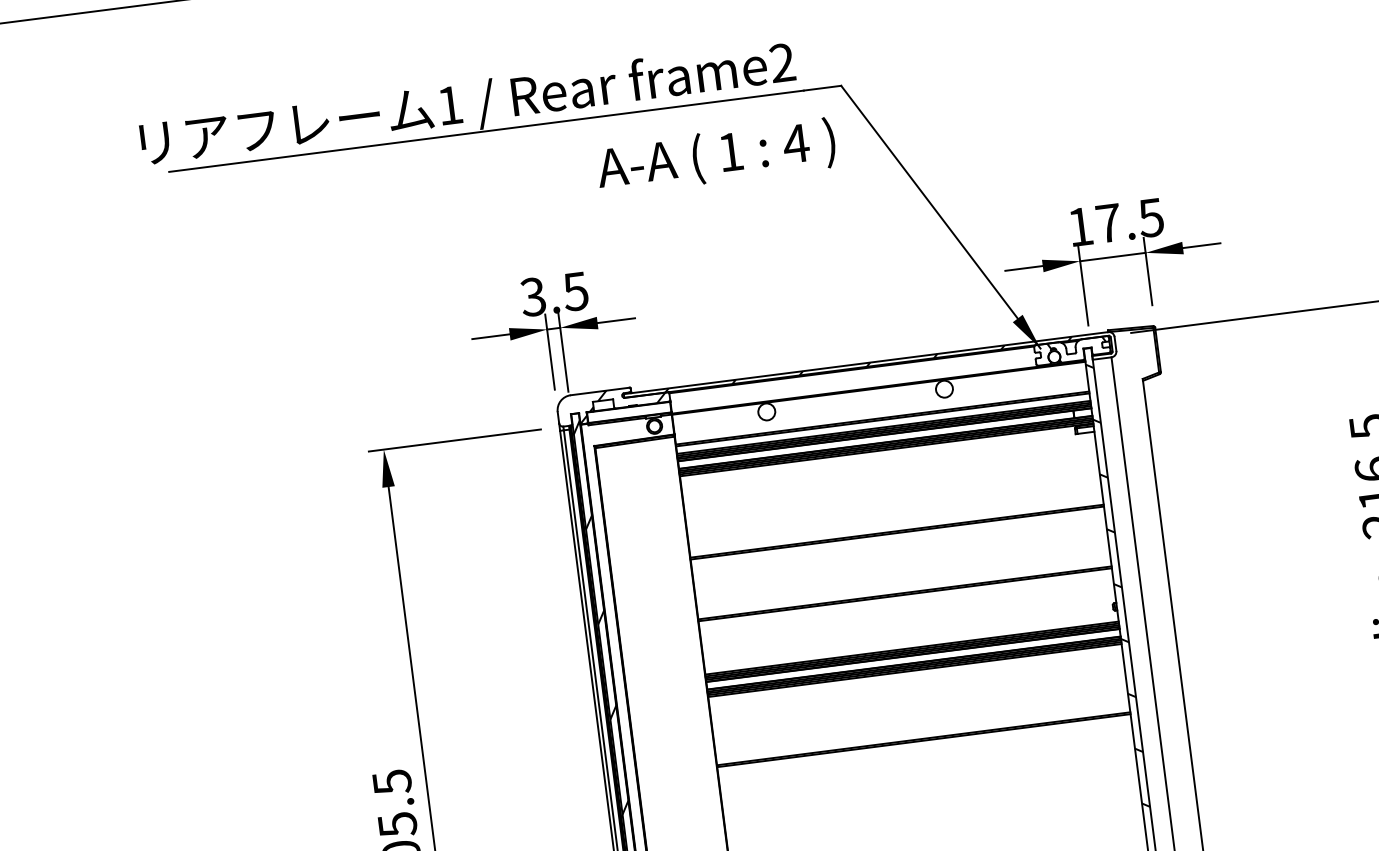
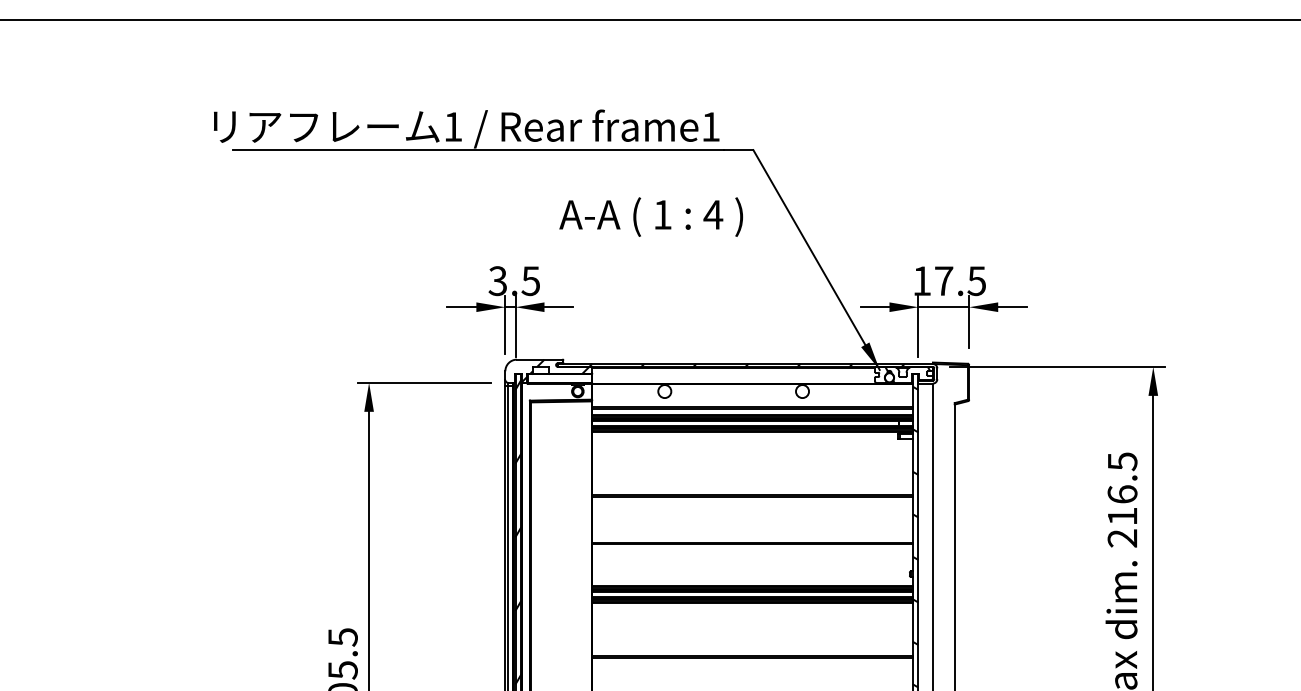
text: (781, 62) -> (710, 126), frame2 -> frame1
text: (715, 156) -> (650, 216), moved

